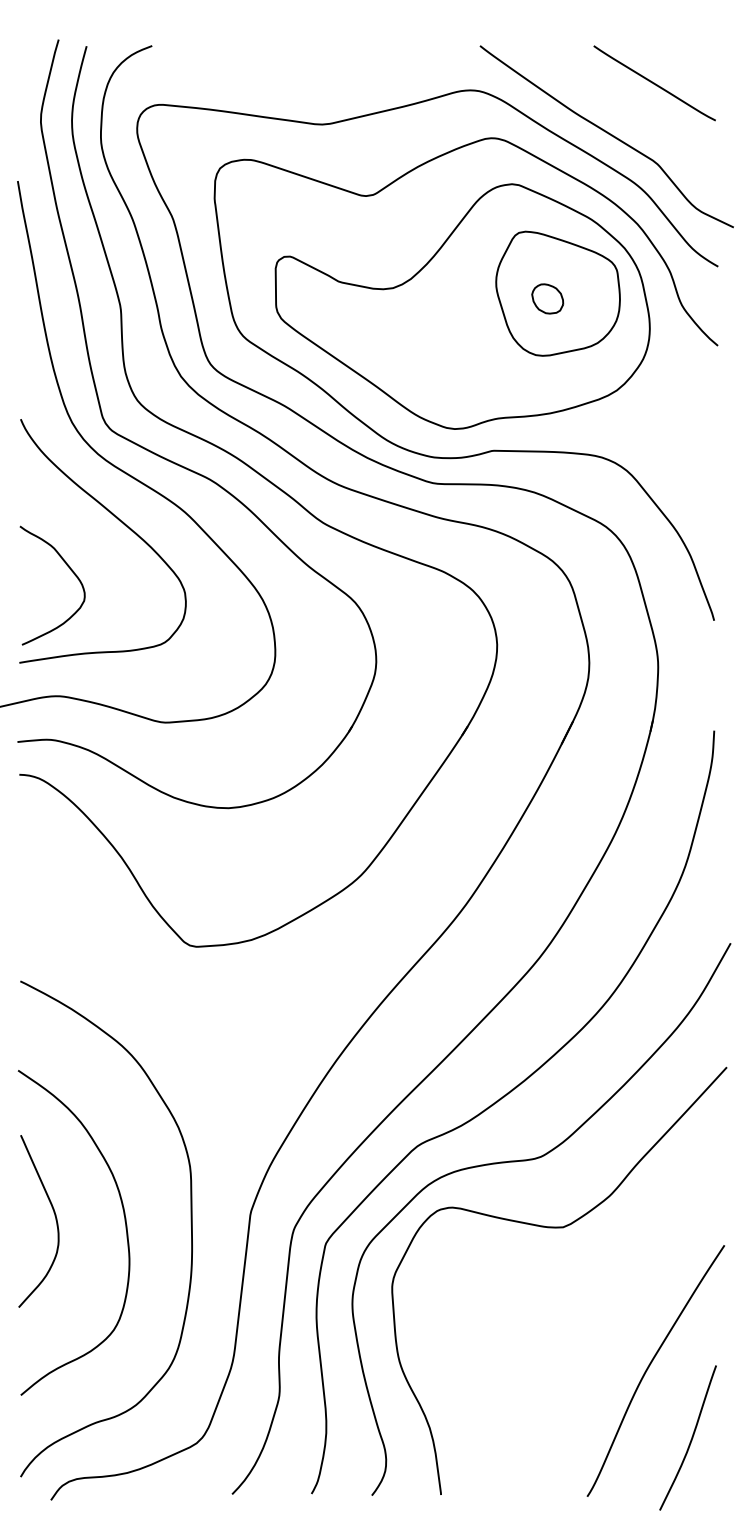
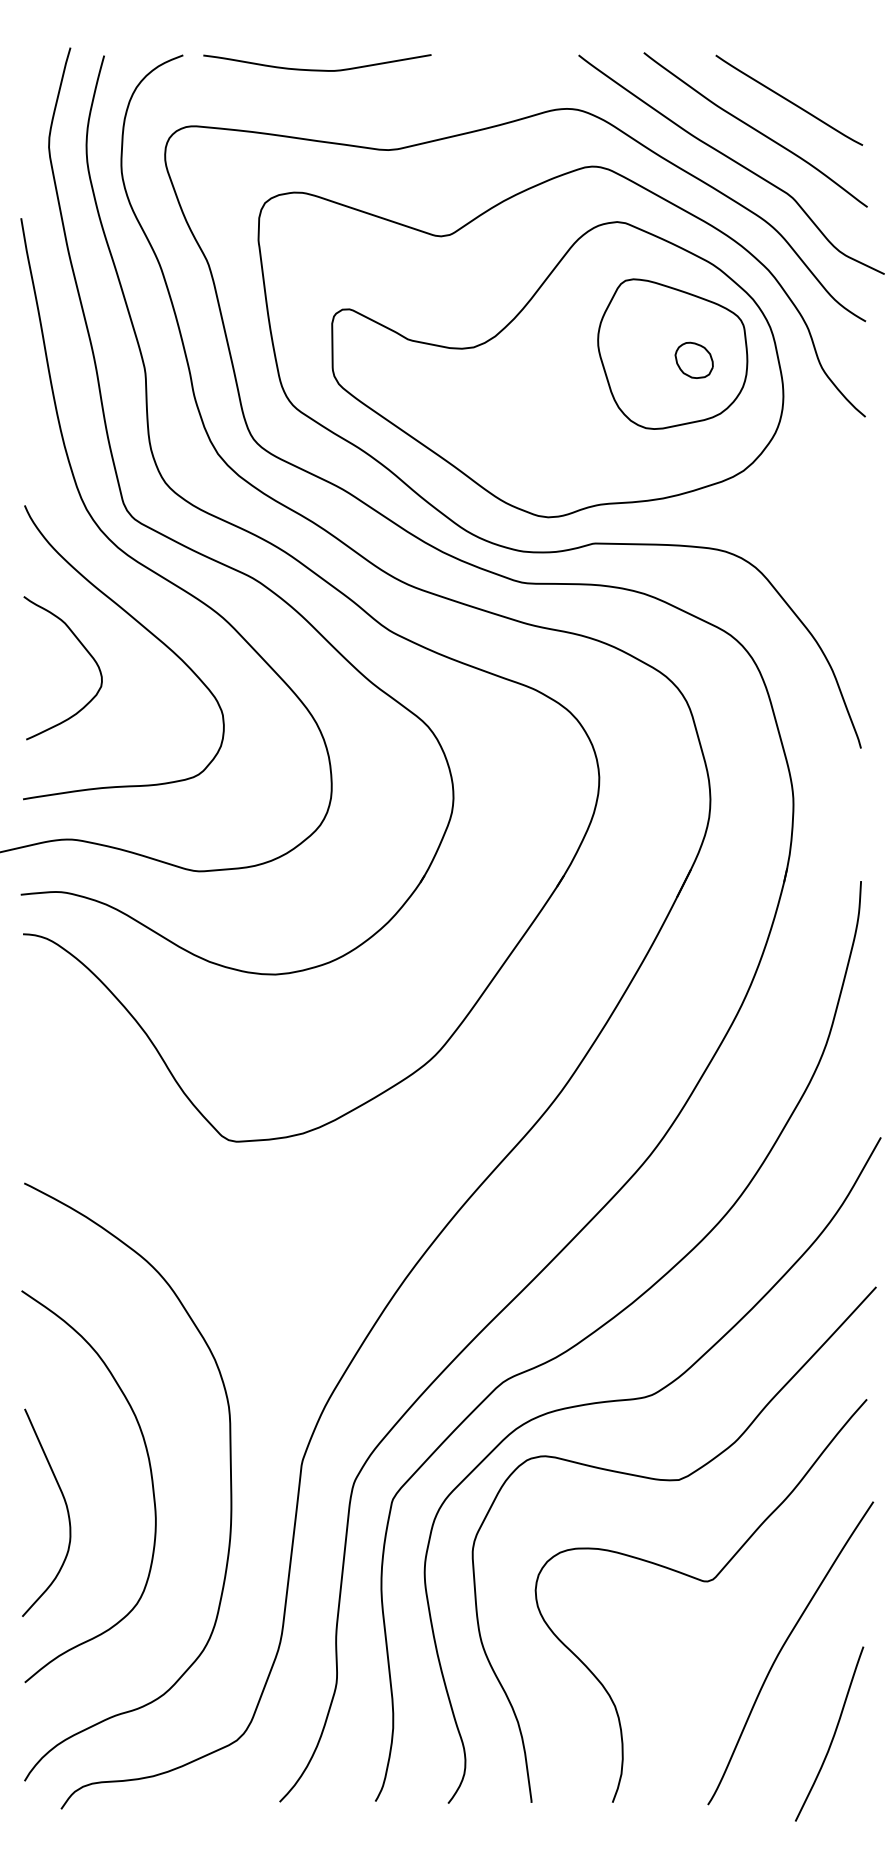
curve: (263, 57) -> (317, 69), added
curve: (626, 107) -> (755, 129), added
part: (547, 298) -> (693, 359), moved
curve: (71, 570) -> (85, 650), moved
curve: (55, 1219) -> (66, 1510), moved
curve: (583, 1312) -> (703, 1582), added

